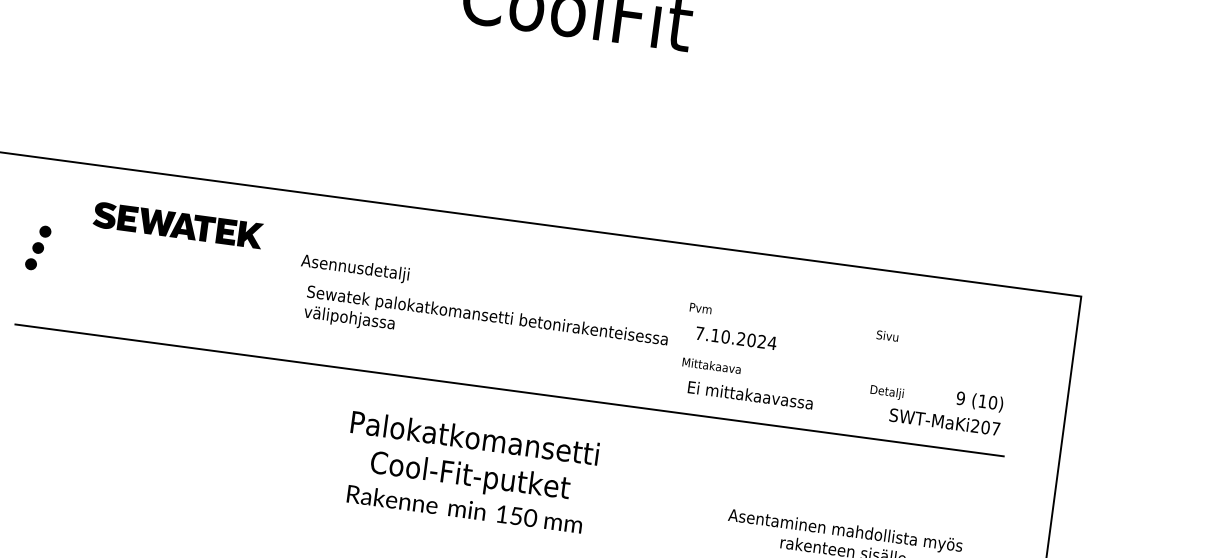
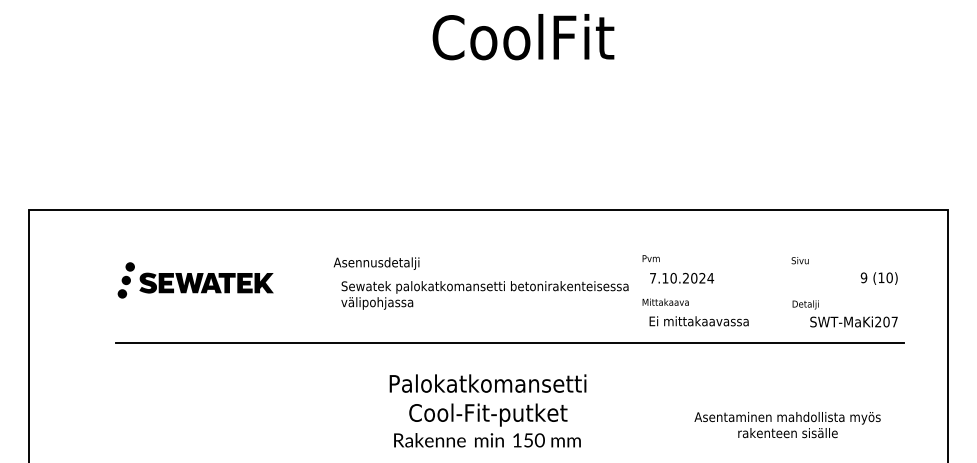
part: (178, 224) -> (206, 282), moved
text: (978, 401) -> (878, 278), moved

